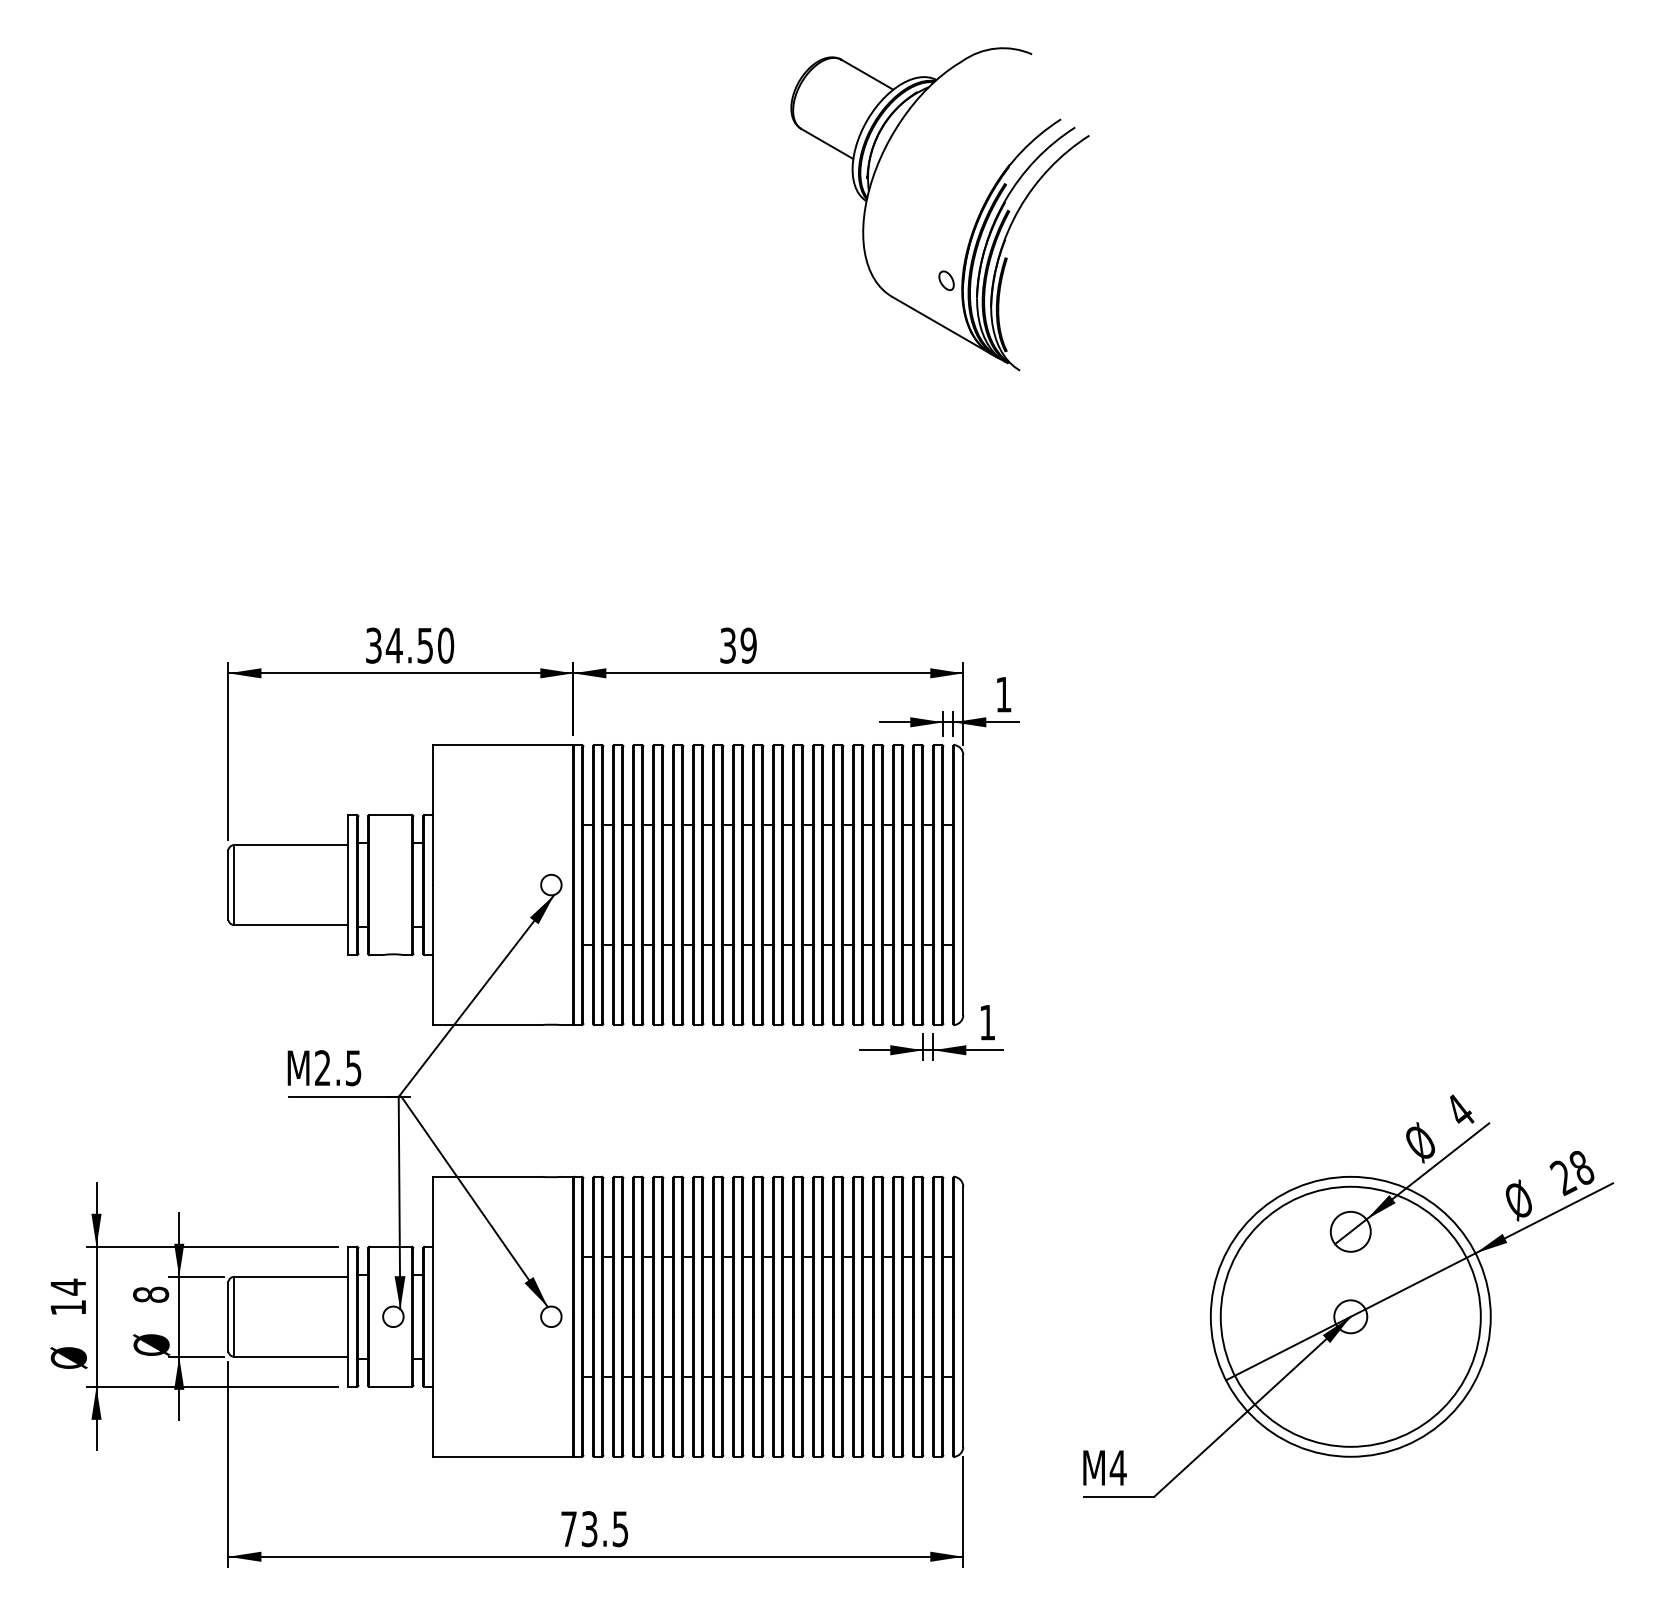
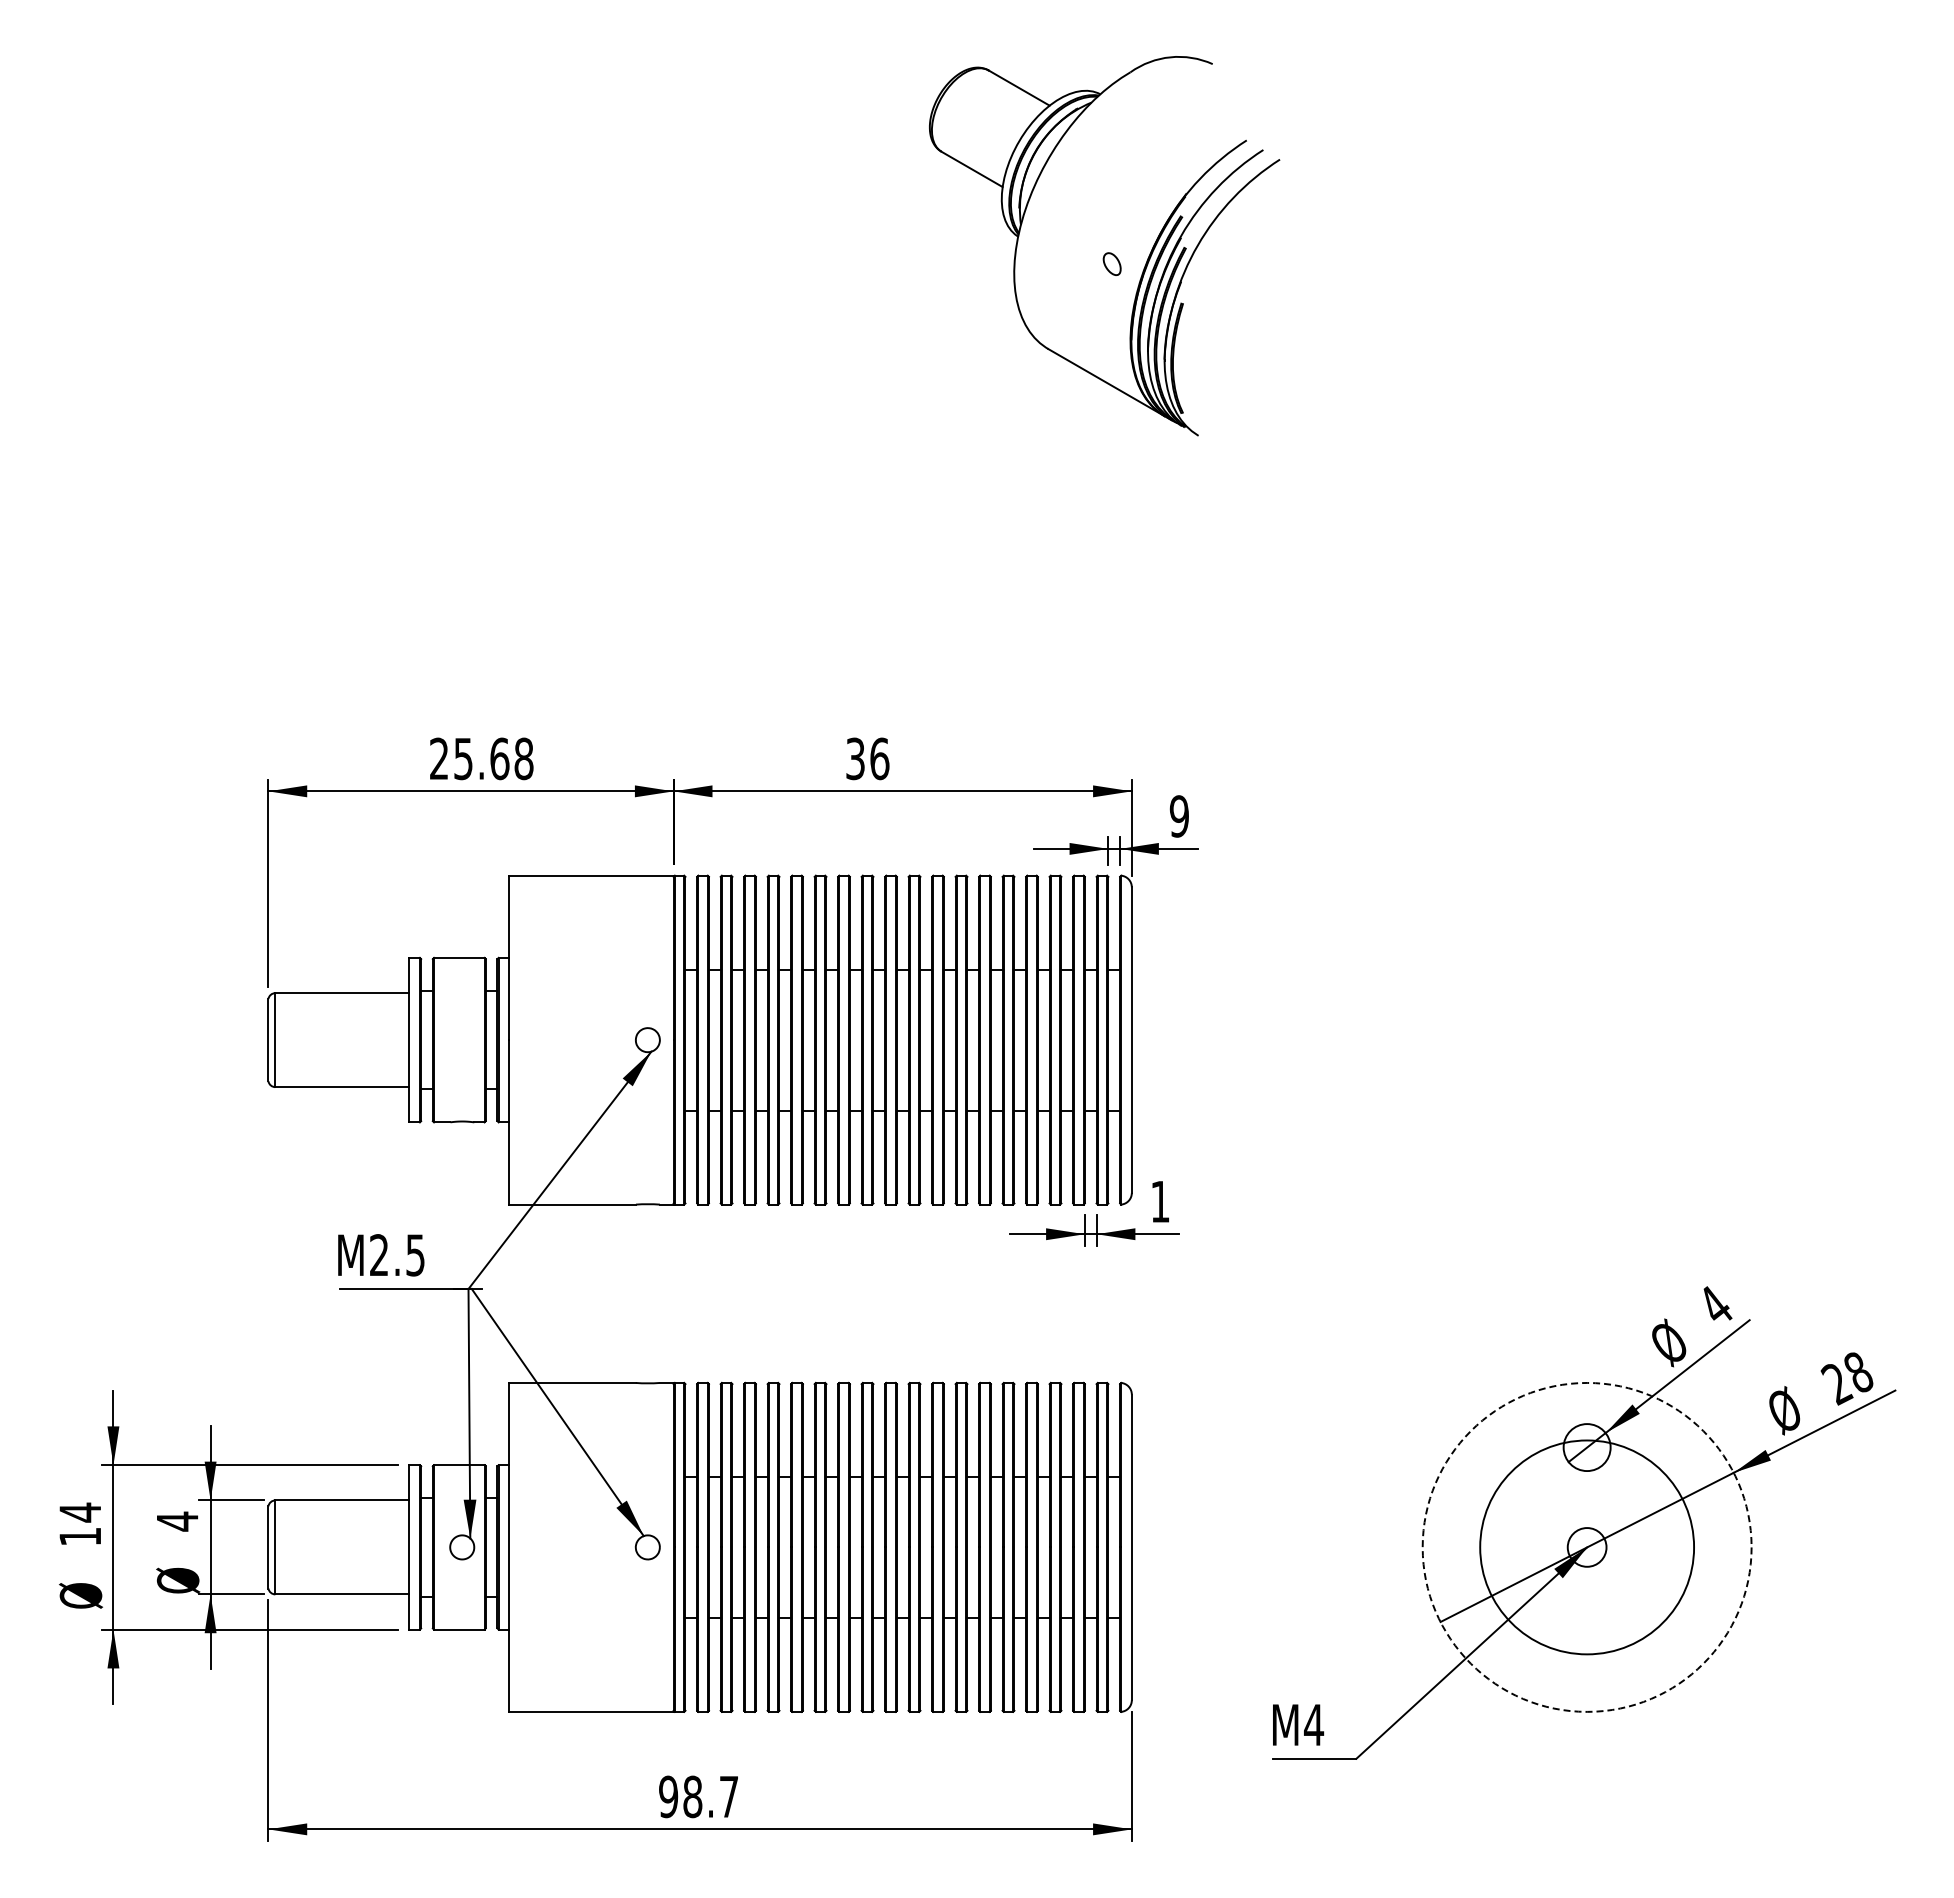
part: (945, 280) -> (1111, 263), moved
text: (409, 645) -> (481, 758), 34.50 -> 25.68
text: (748, 645) -> (879, 758), 39 -> 36
text: (1002, 694) -> (1178, 816), 1 -> 9
text: (151, 1294) -> (177, 1521), 8 -> 4
circle: (1350, 1316) -> (1586, 1546), solid -> dashed
circle: (1350, 1316) -> (1586, 1547), size x0.7
text: (594, 1528) -> (698, 1796), 73.5 -> 98.7

